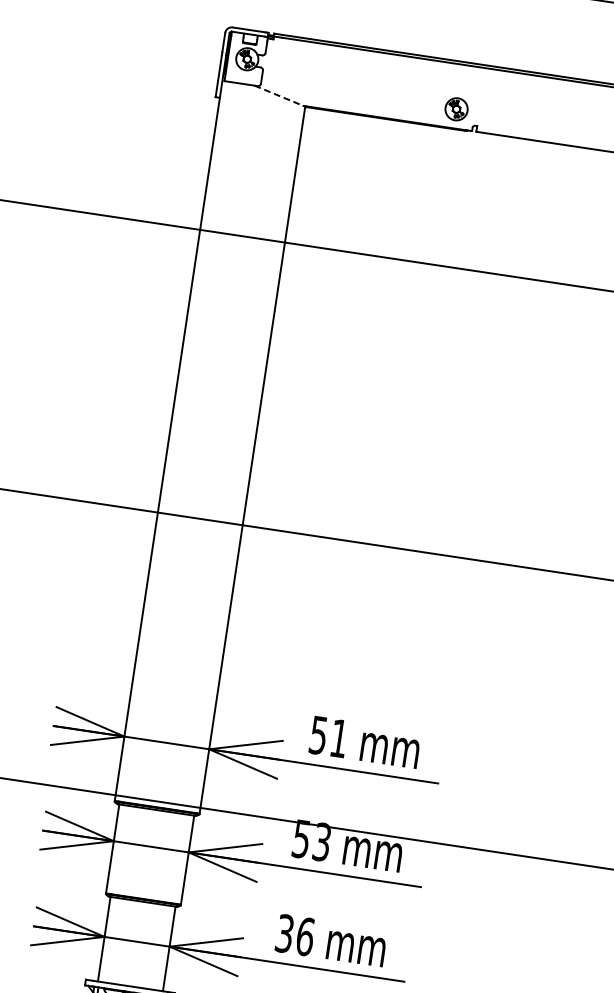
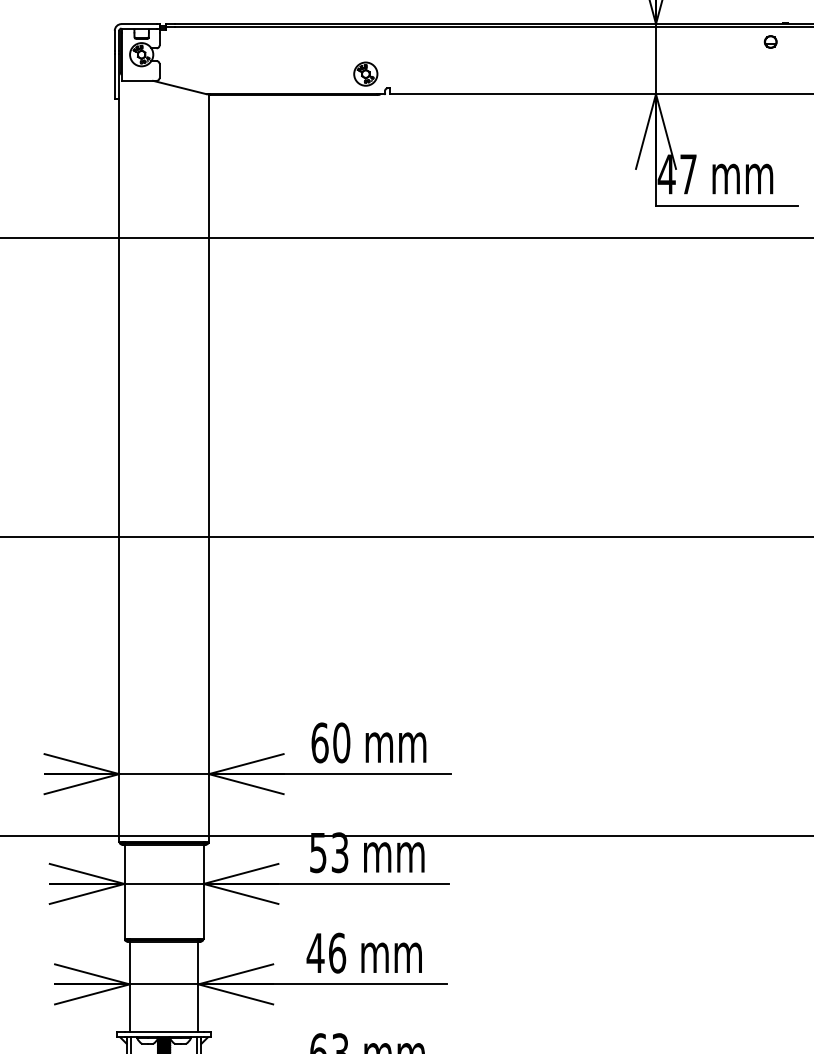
line: (279, 95) -> (180, 87), dashed -> solid
text: (328, 736) -> (330, 742), 51 -> 60
text: (284, 933) -> (315, 952), 36 -> 46

